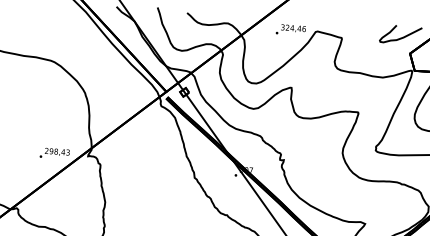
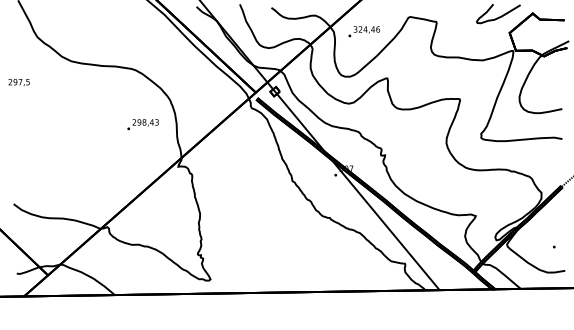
text: (290, 29) -> (363, 31), moved
text: (54, 153) -> (142, 124), moved

